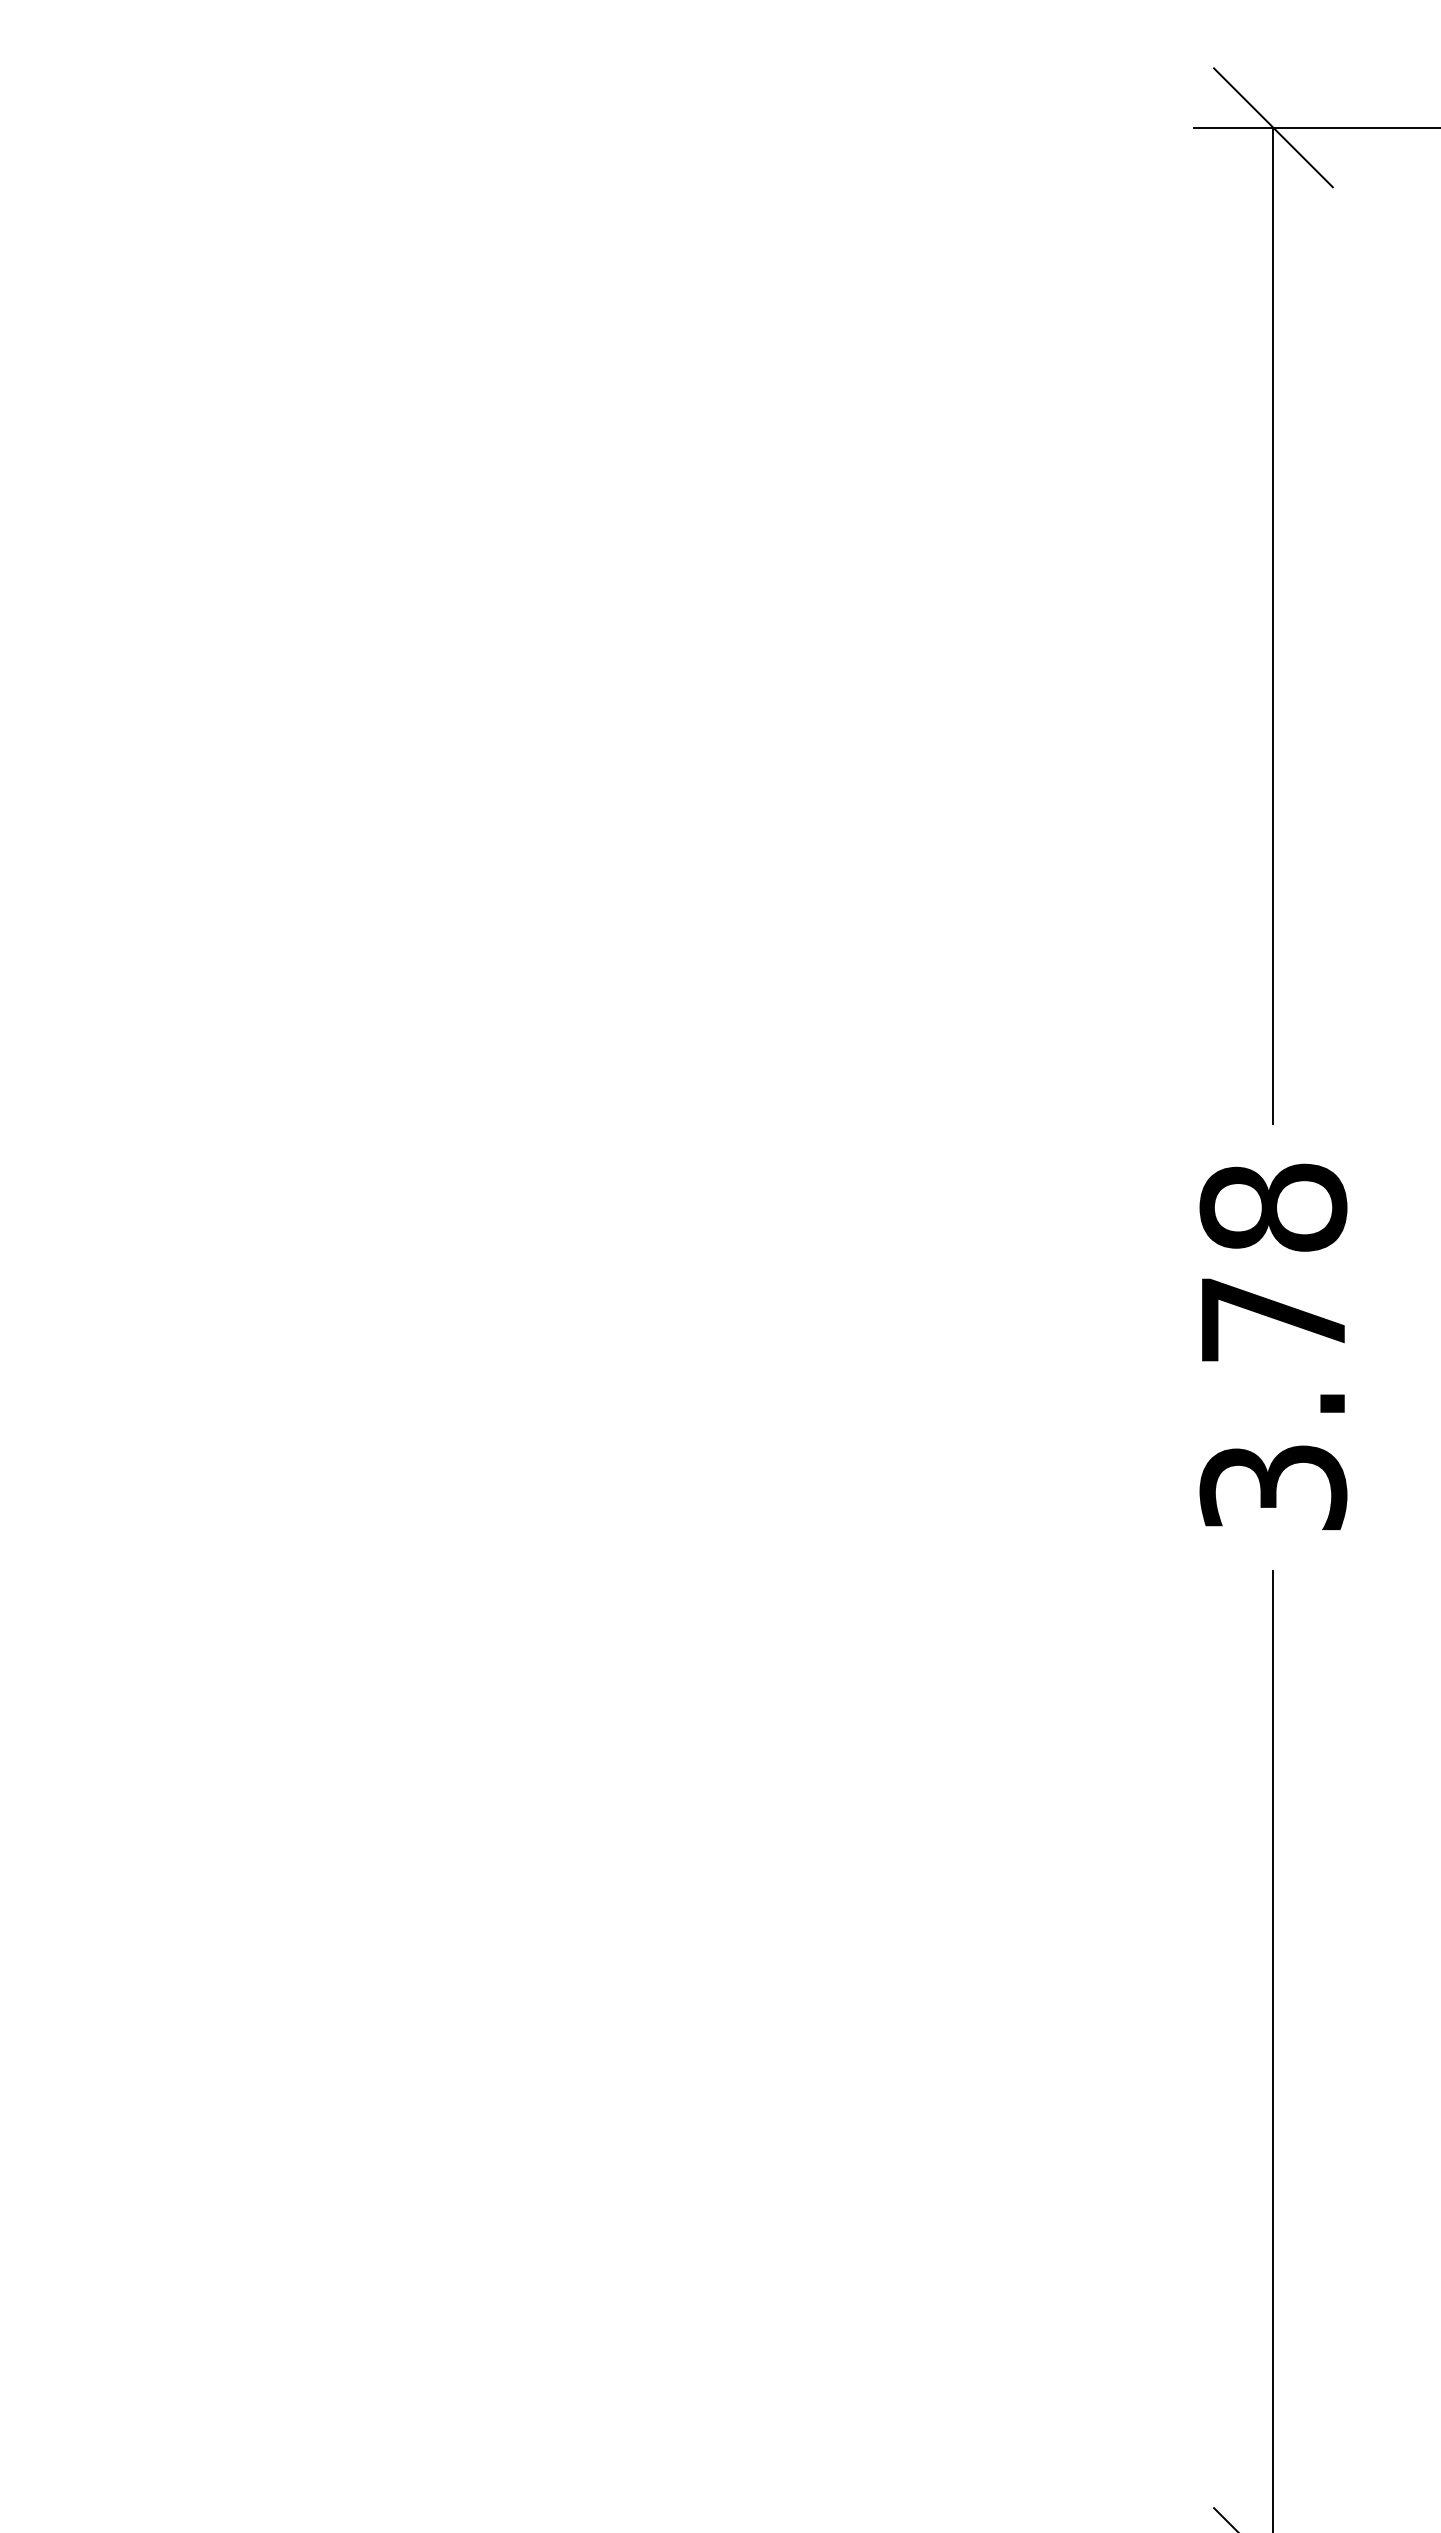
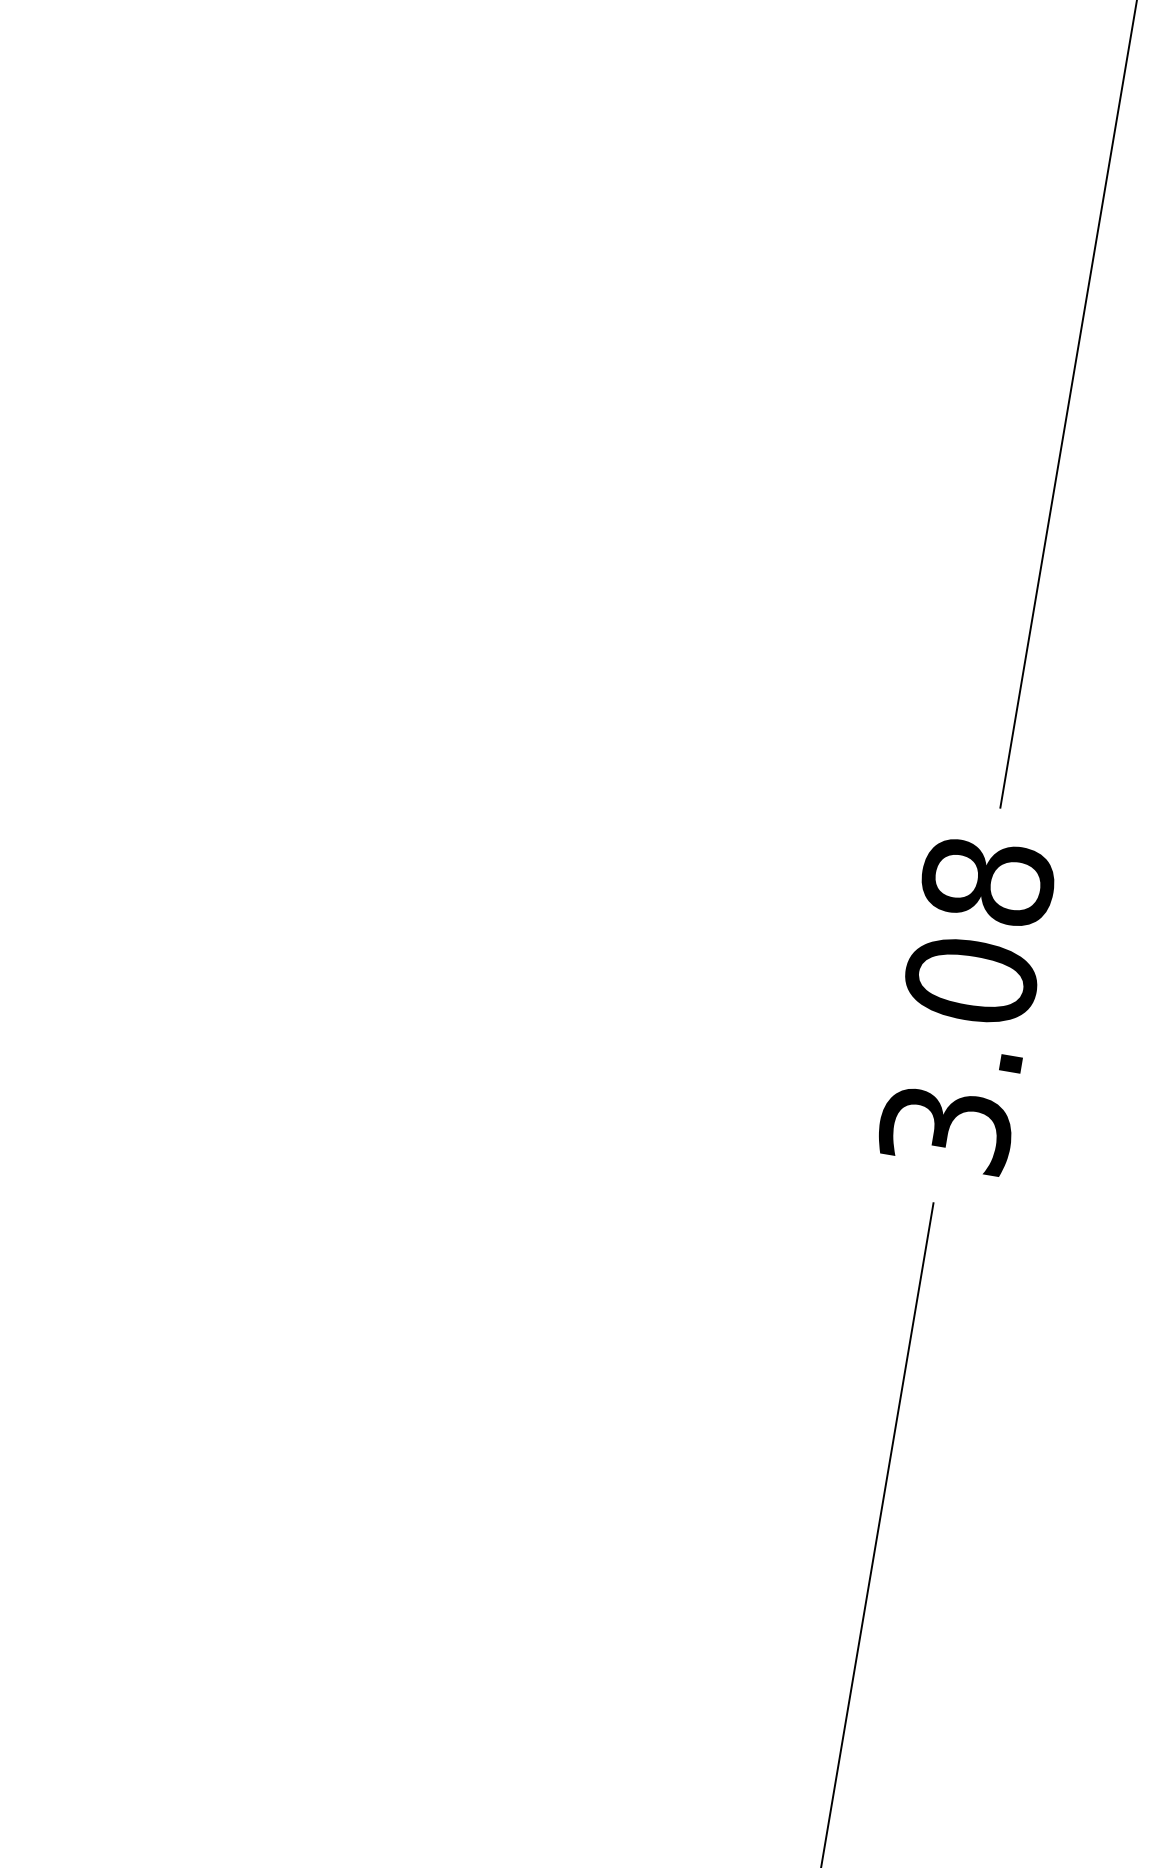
text: (1273, 1319) -> (971, 980), 3.78 -> 3.08

